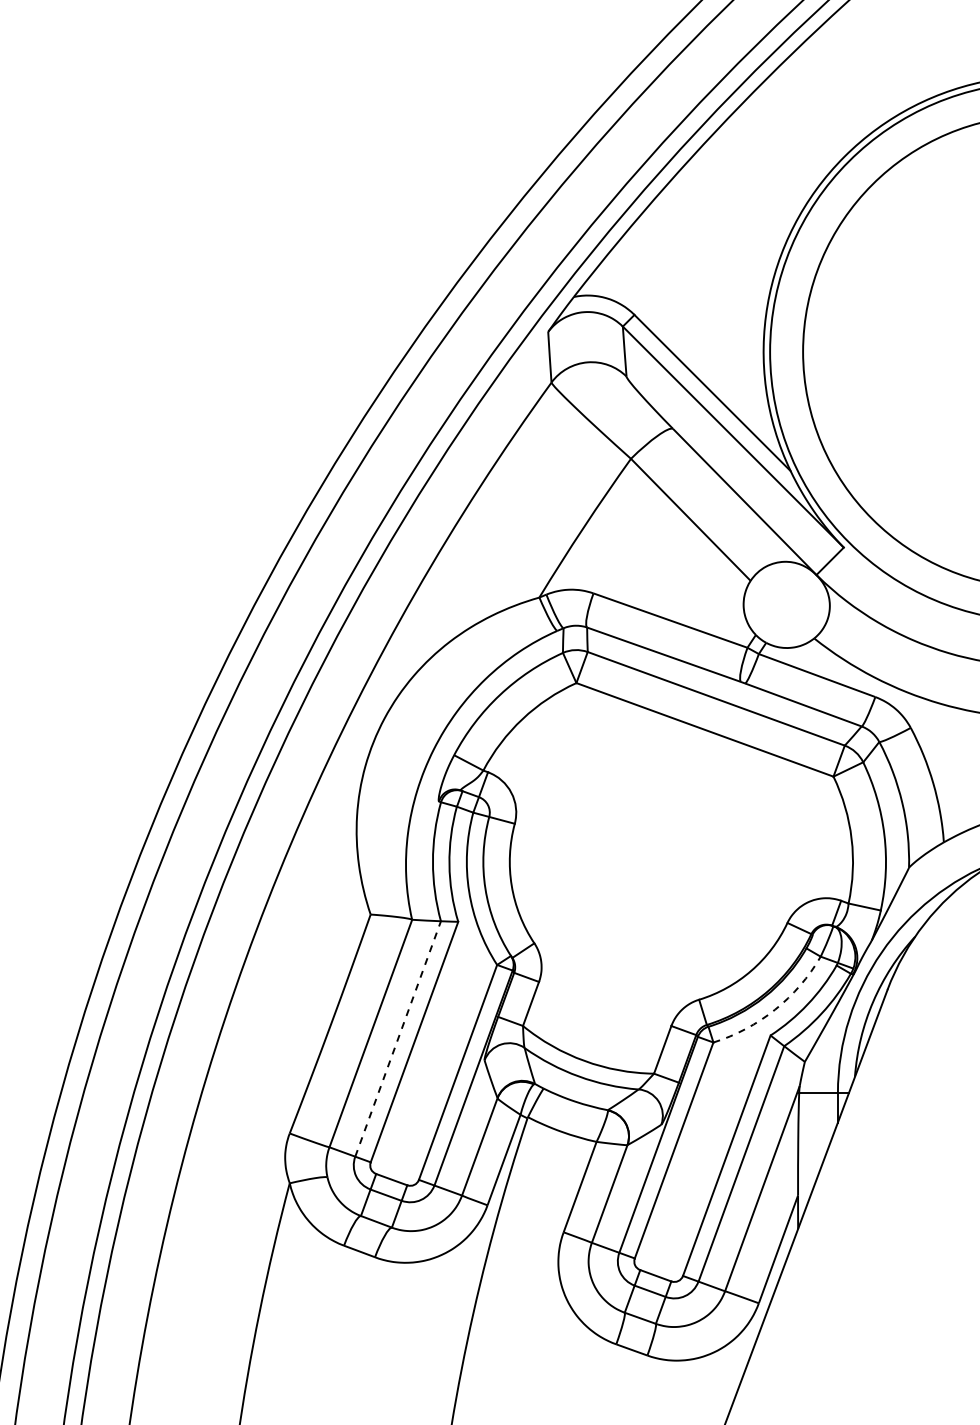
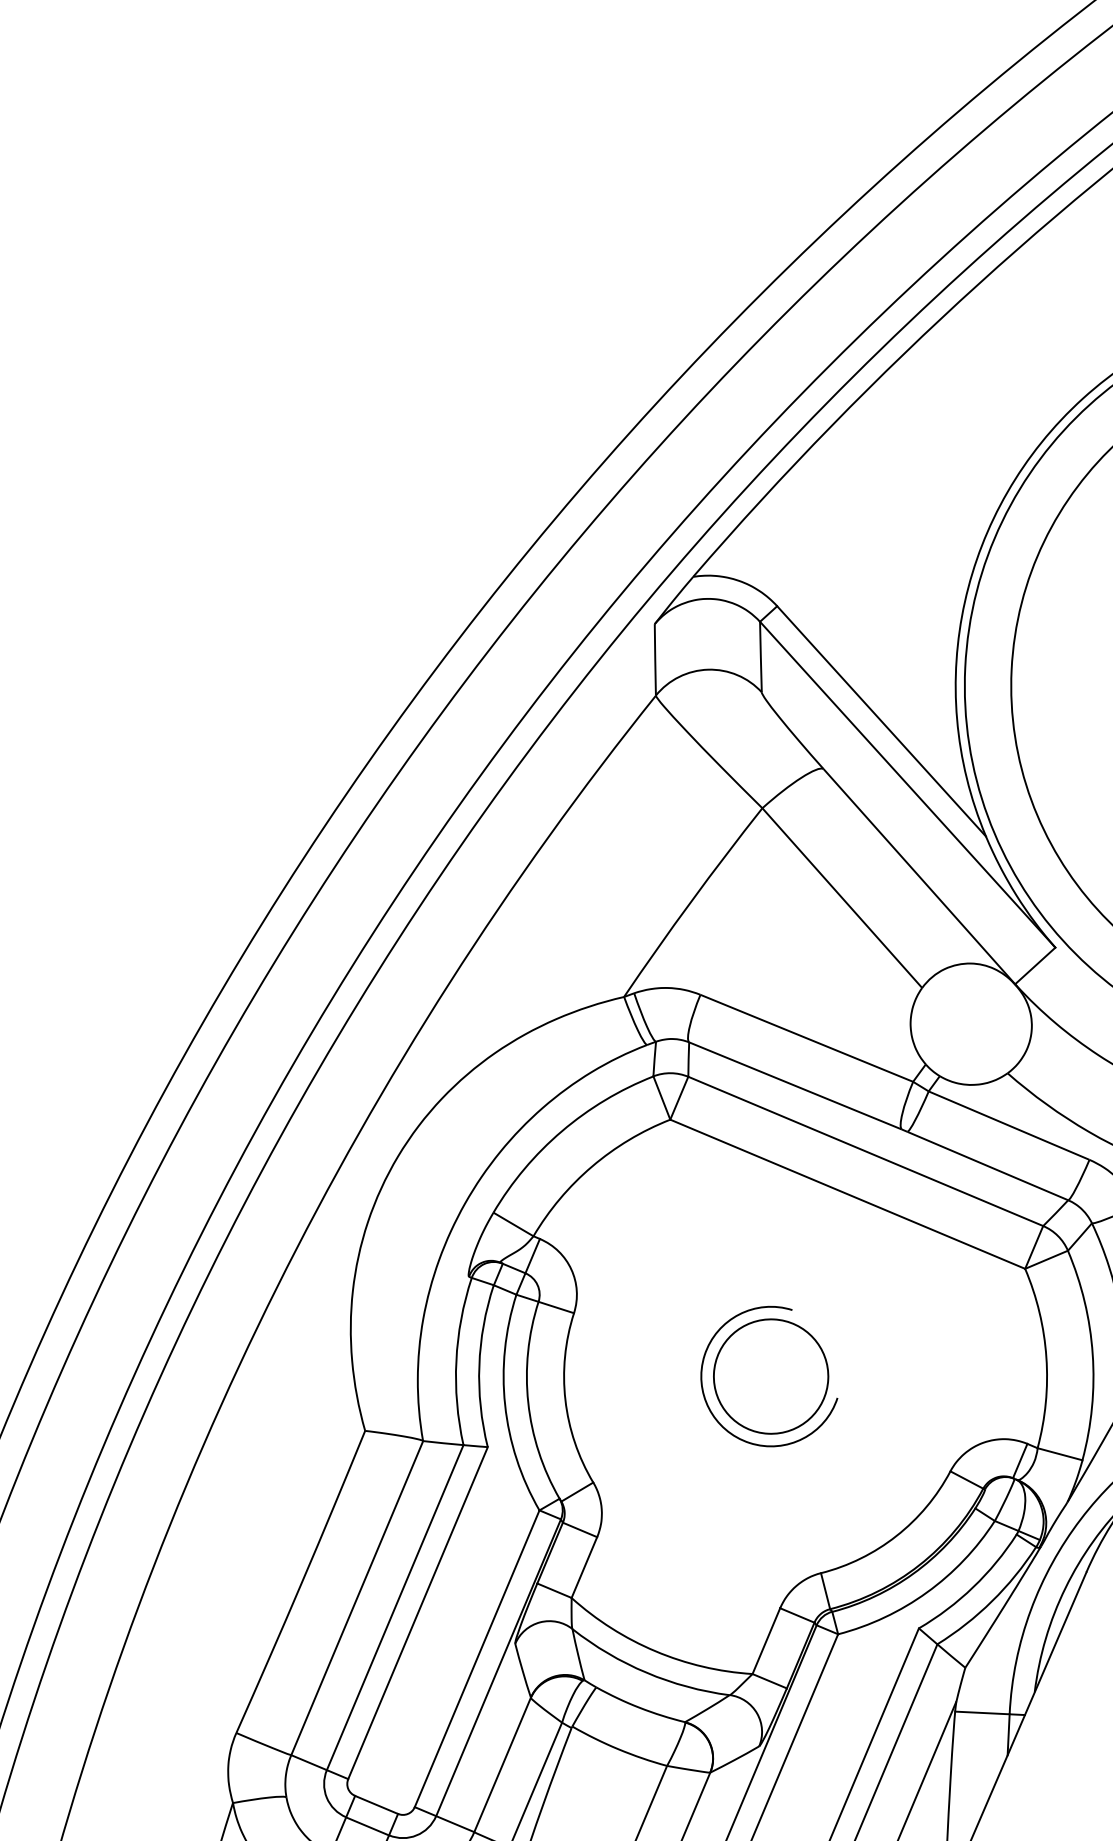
part: (655, 861) -> (769, 1375), added
arc: (775, 1009) -> (927, 1592), dashed -> solid
line: (398, 1038) -> (395, 1606), dashed -> solid

